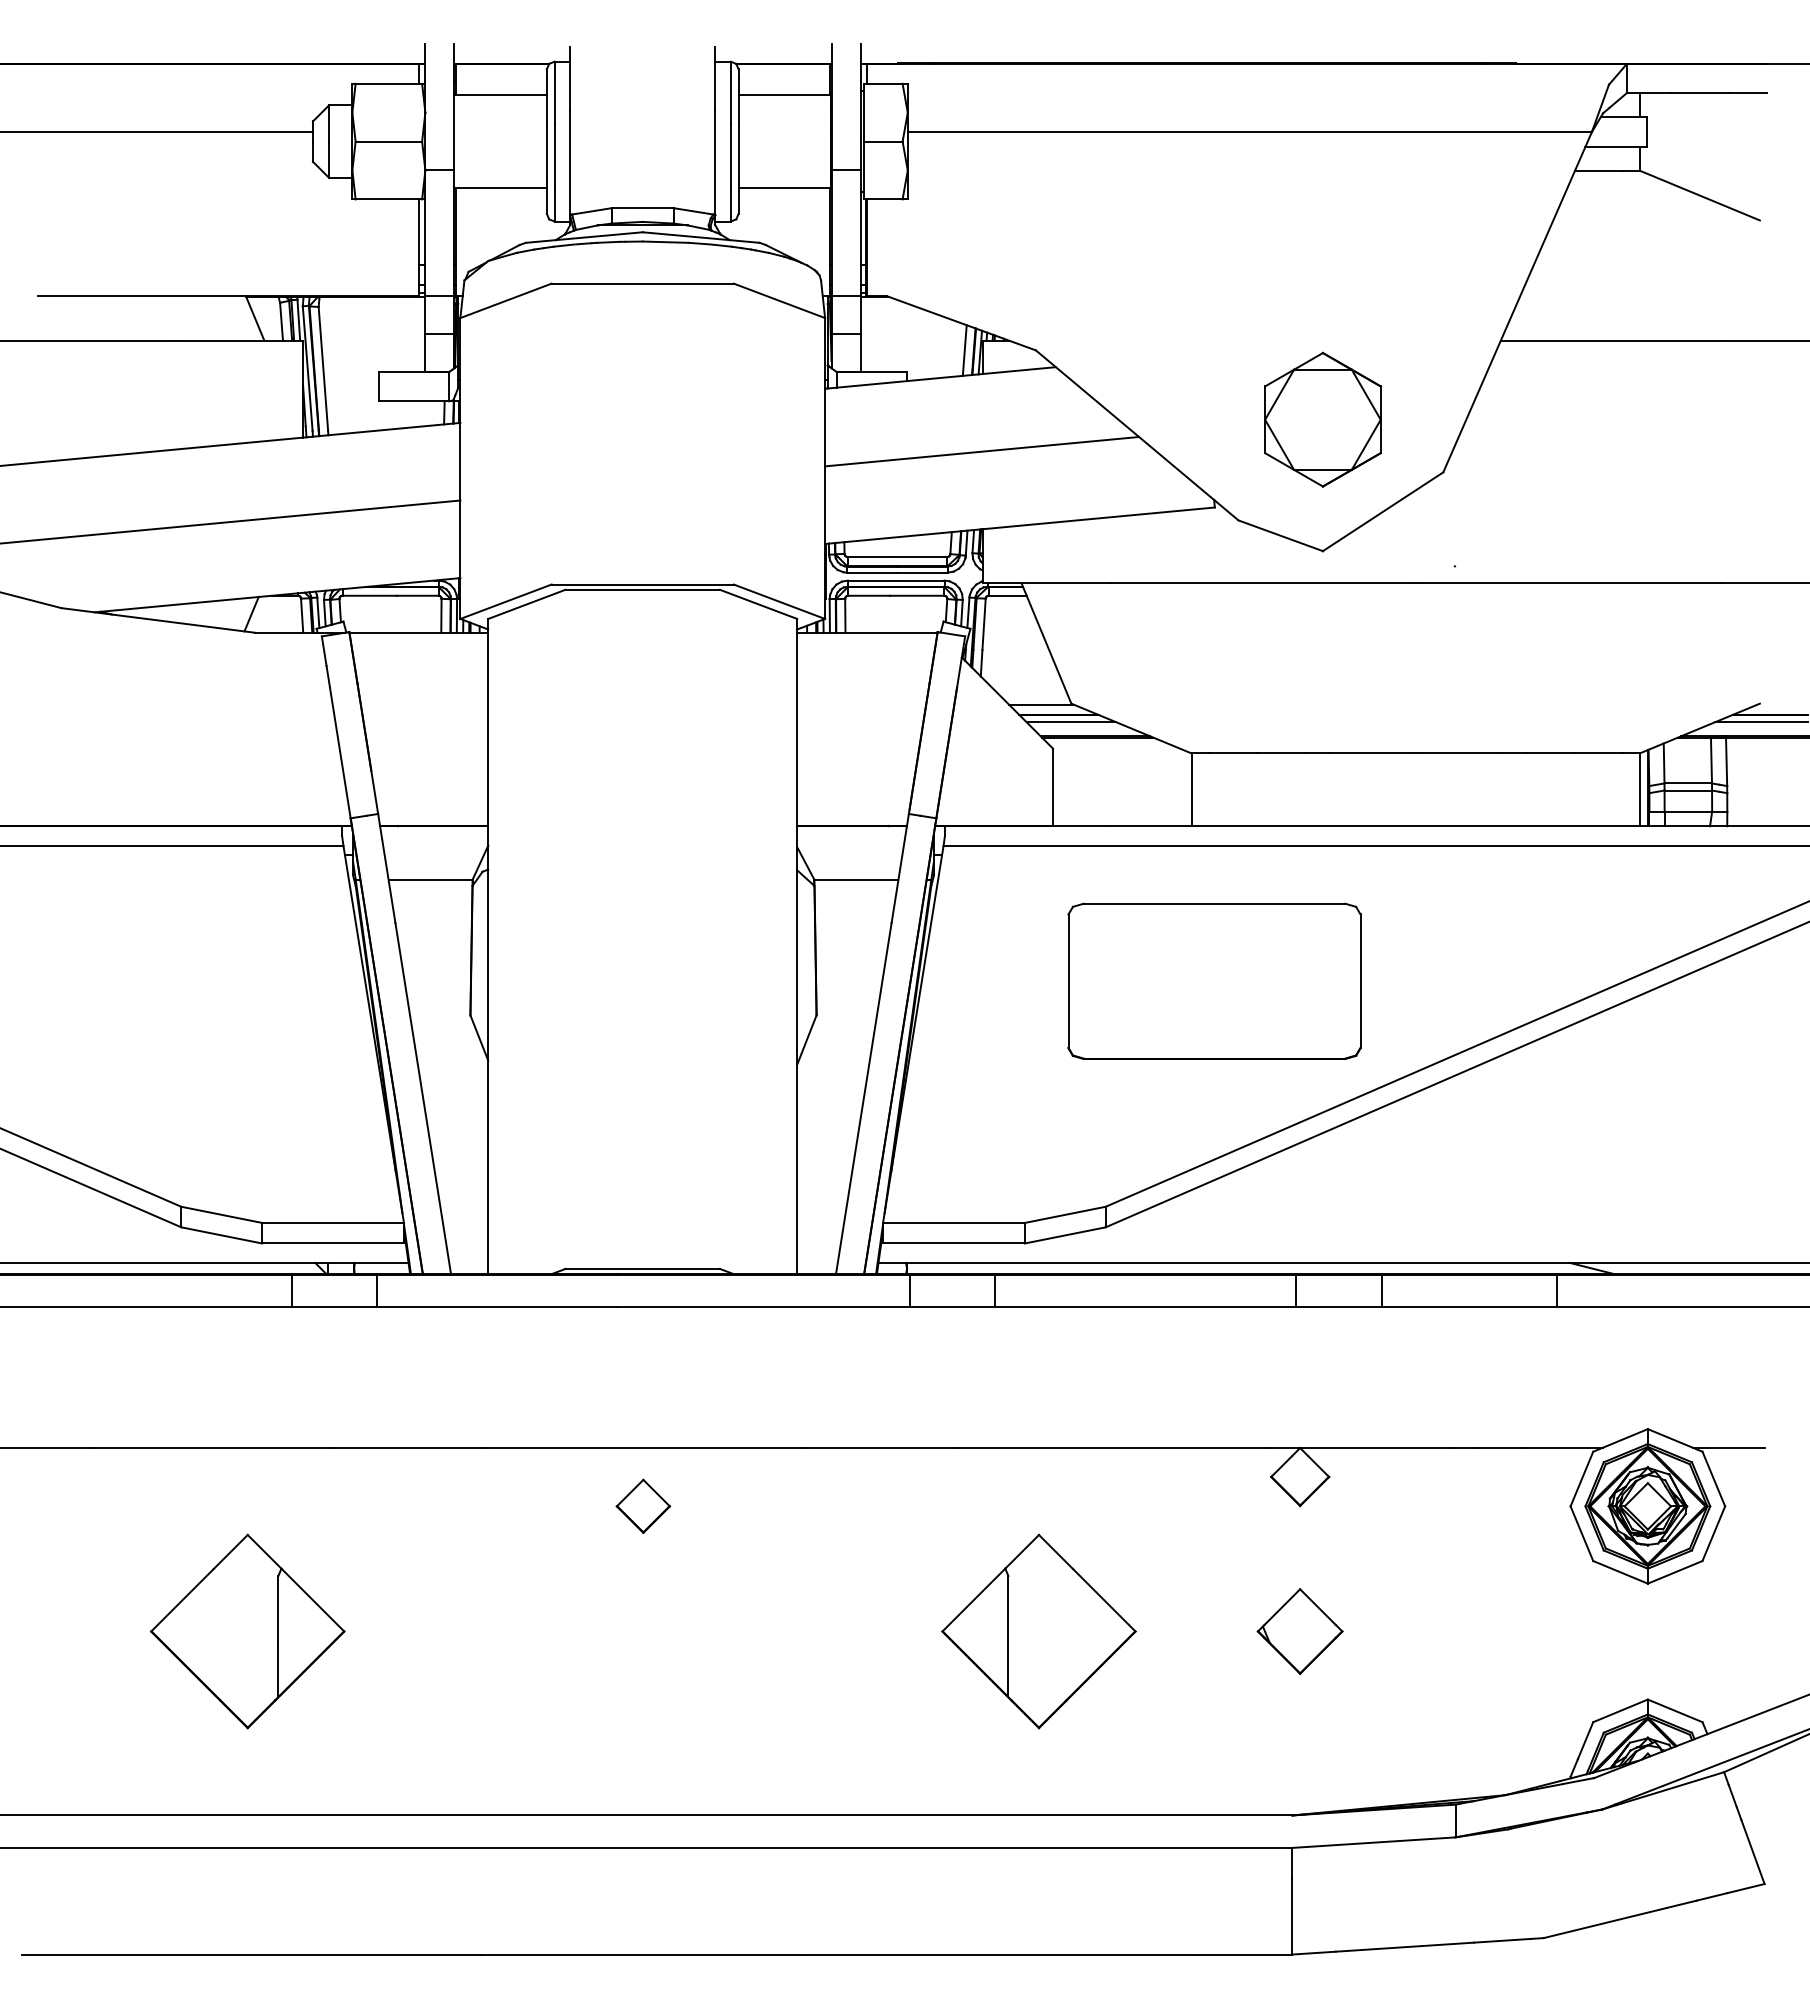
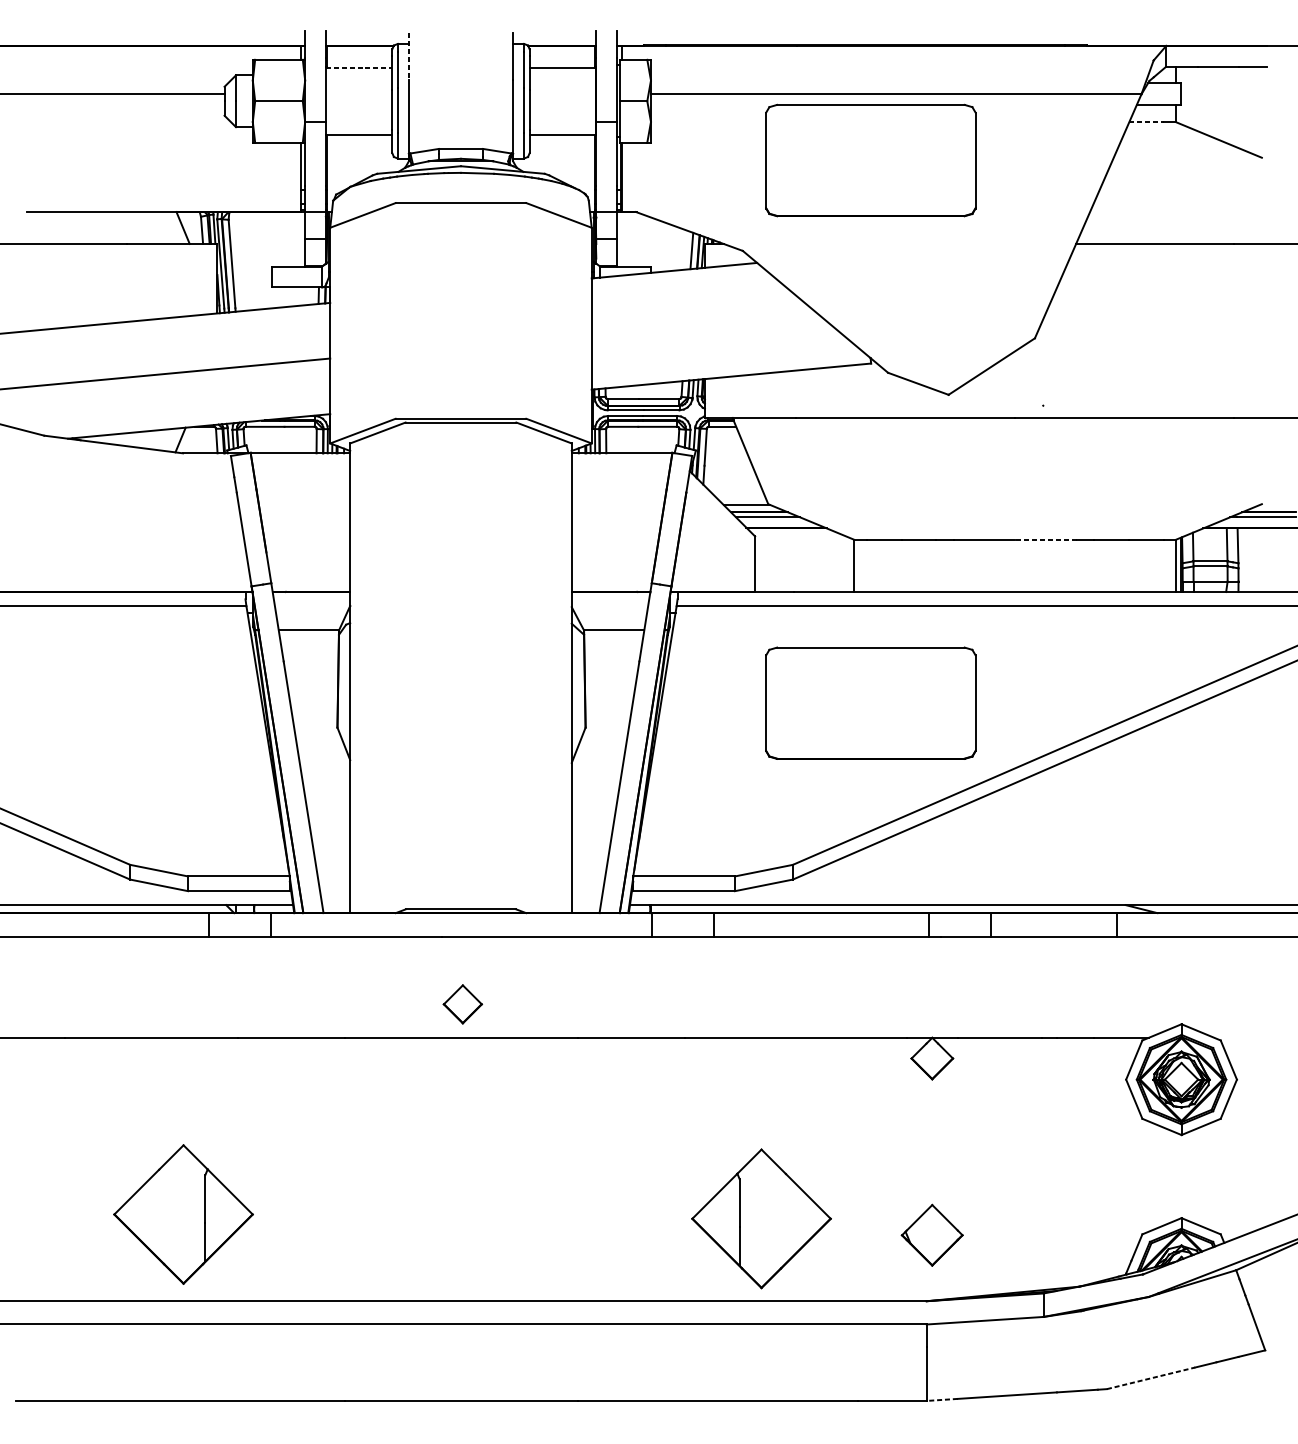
line: (570, 79) -> (409, 56), solid -> dashed
line: (501, 94) -> (359, 67), solid -> dashed
line: (1598, 170) -> (1146, 121), solid -> dashed
part: (1214, 223) -> (870, 159), added
part: (1322, 419) -> (948, 300), removed
line: (982, 451) -> (704, 323), removed
line: (1458, 753) -> (1045, 539), solid -> dashed
line: (1728, 1447) -> (1239, 1037), removed
part: (643, 1506) -> (462, 1004), moved
part: (247, 1631) -> (183, 1214), moved
part: (1038, 1631) -> (761, 1218), moved
part: (1299, 1631) -> (931, 1235), moved
line: (1605, 1922) -> (1151, 1377), solid -> dashed
line: (1314, 1953) -> (942, 1400), solid -> dashed

